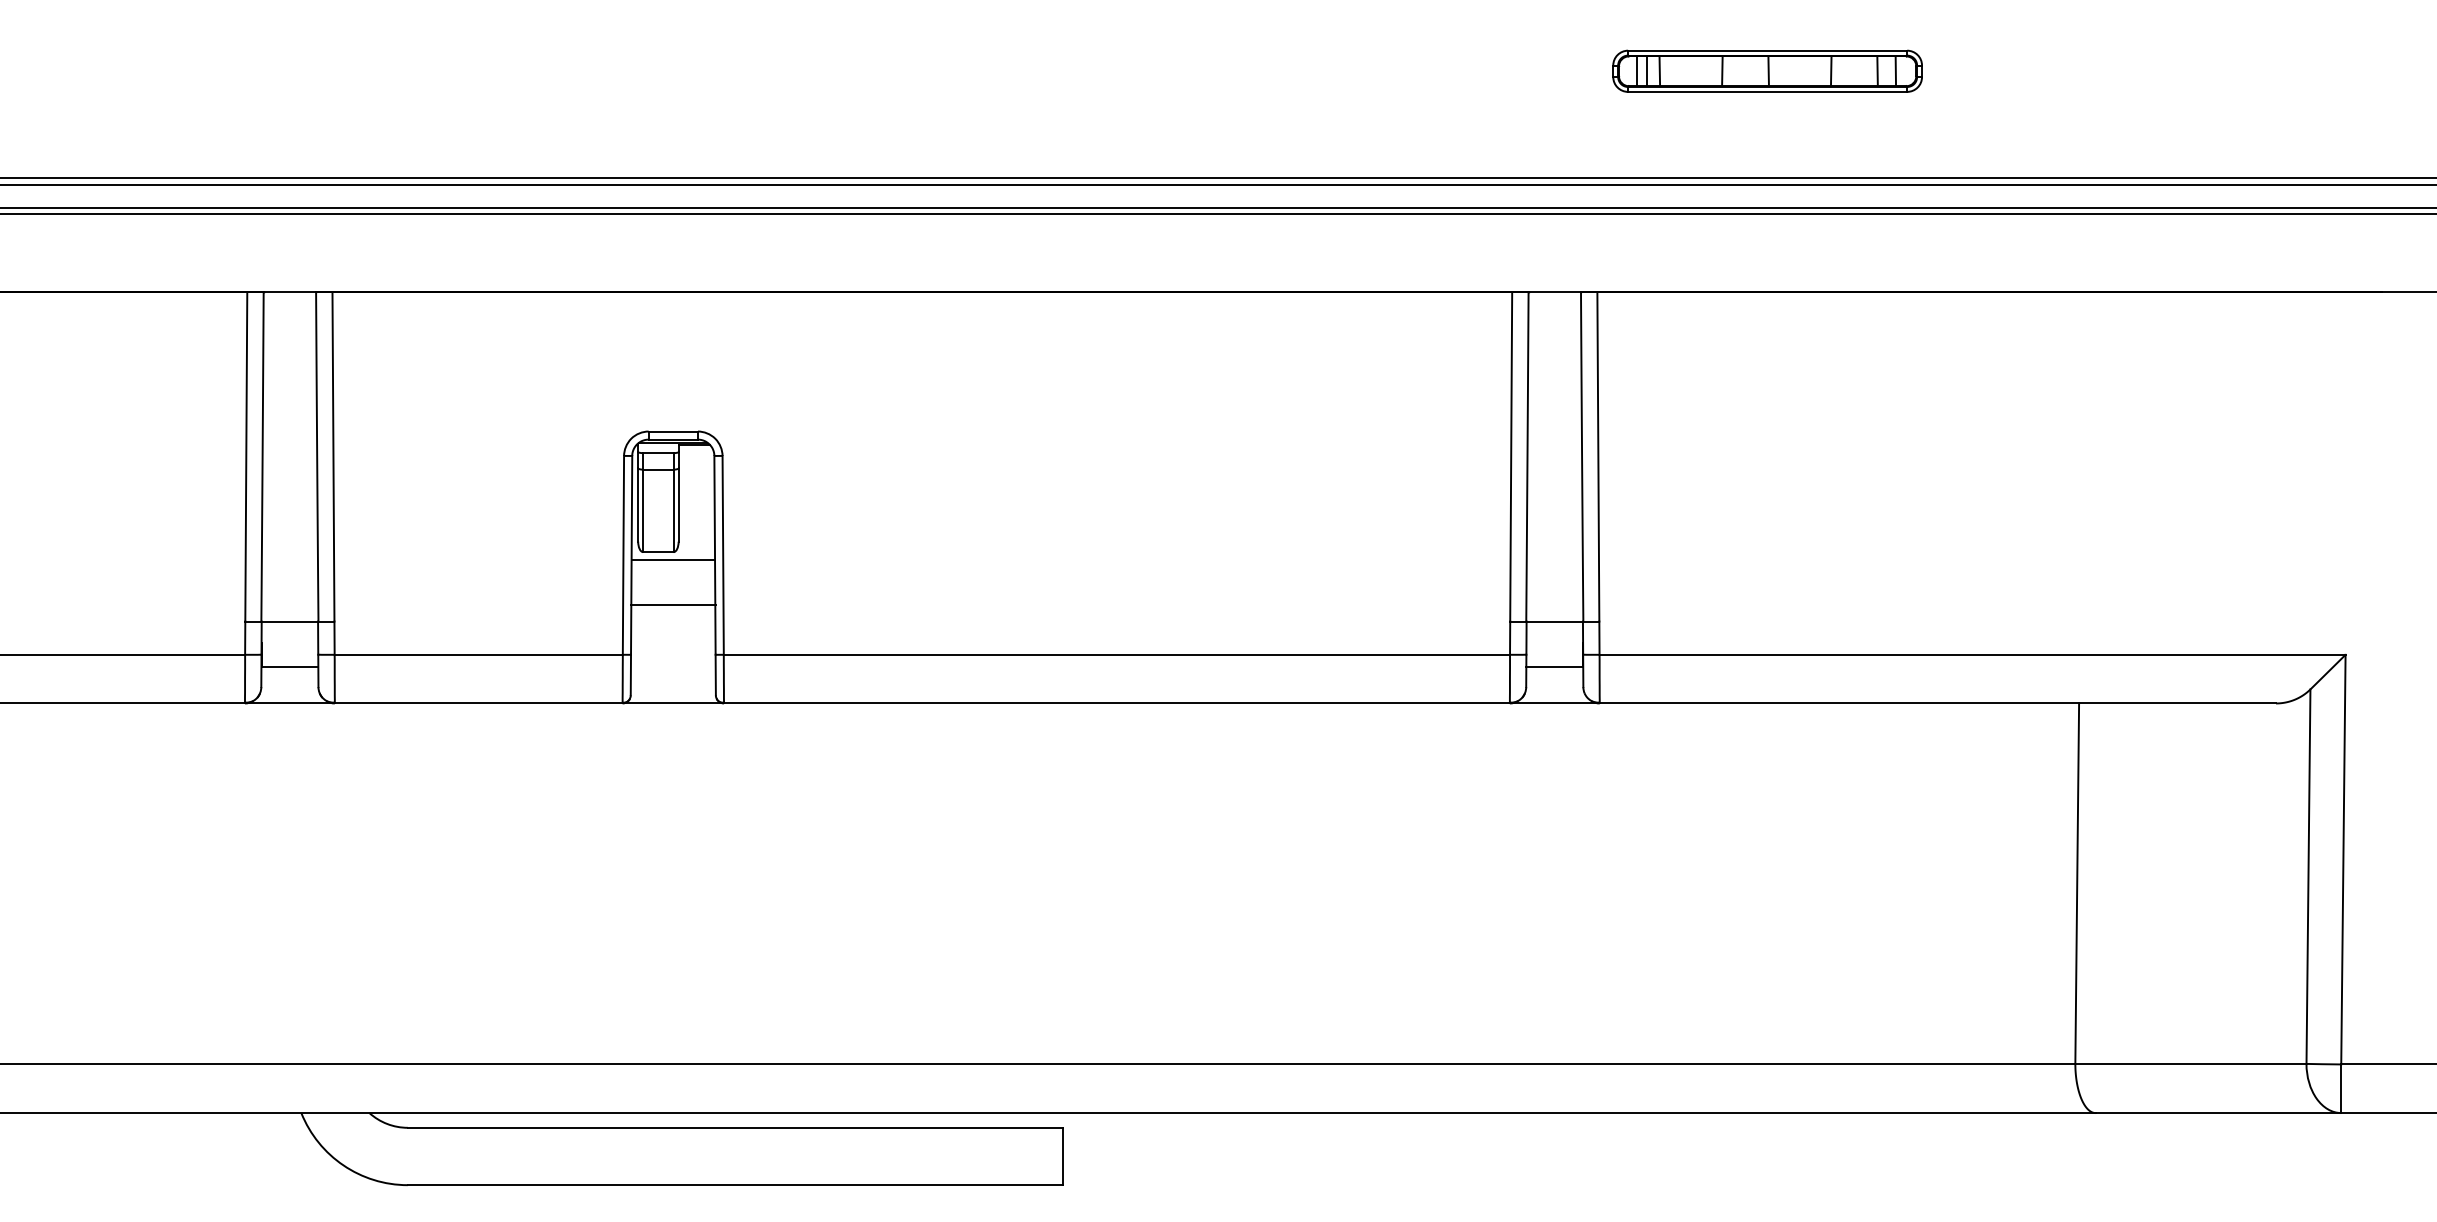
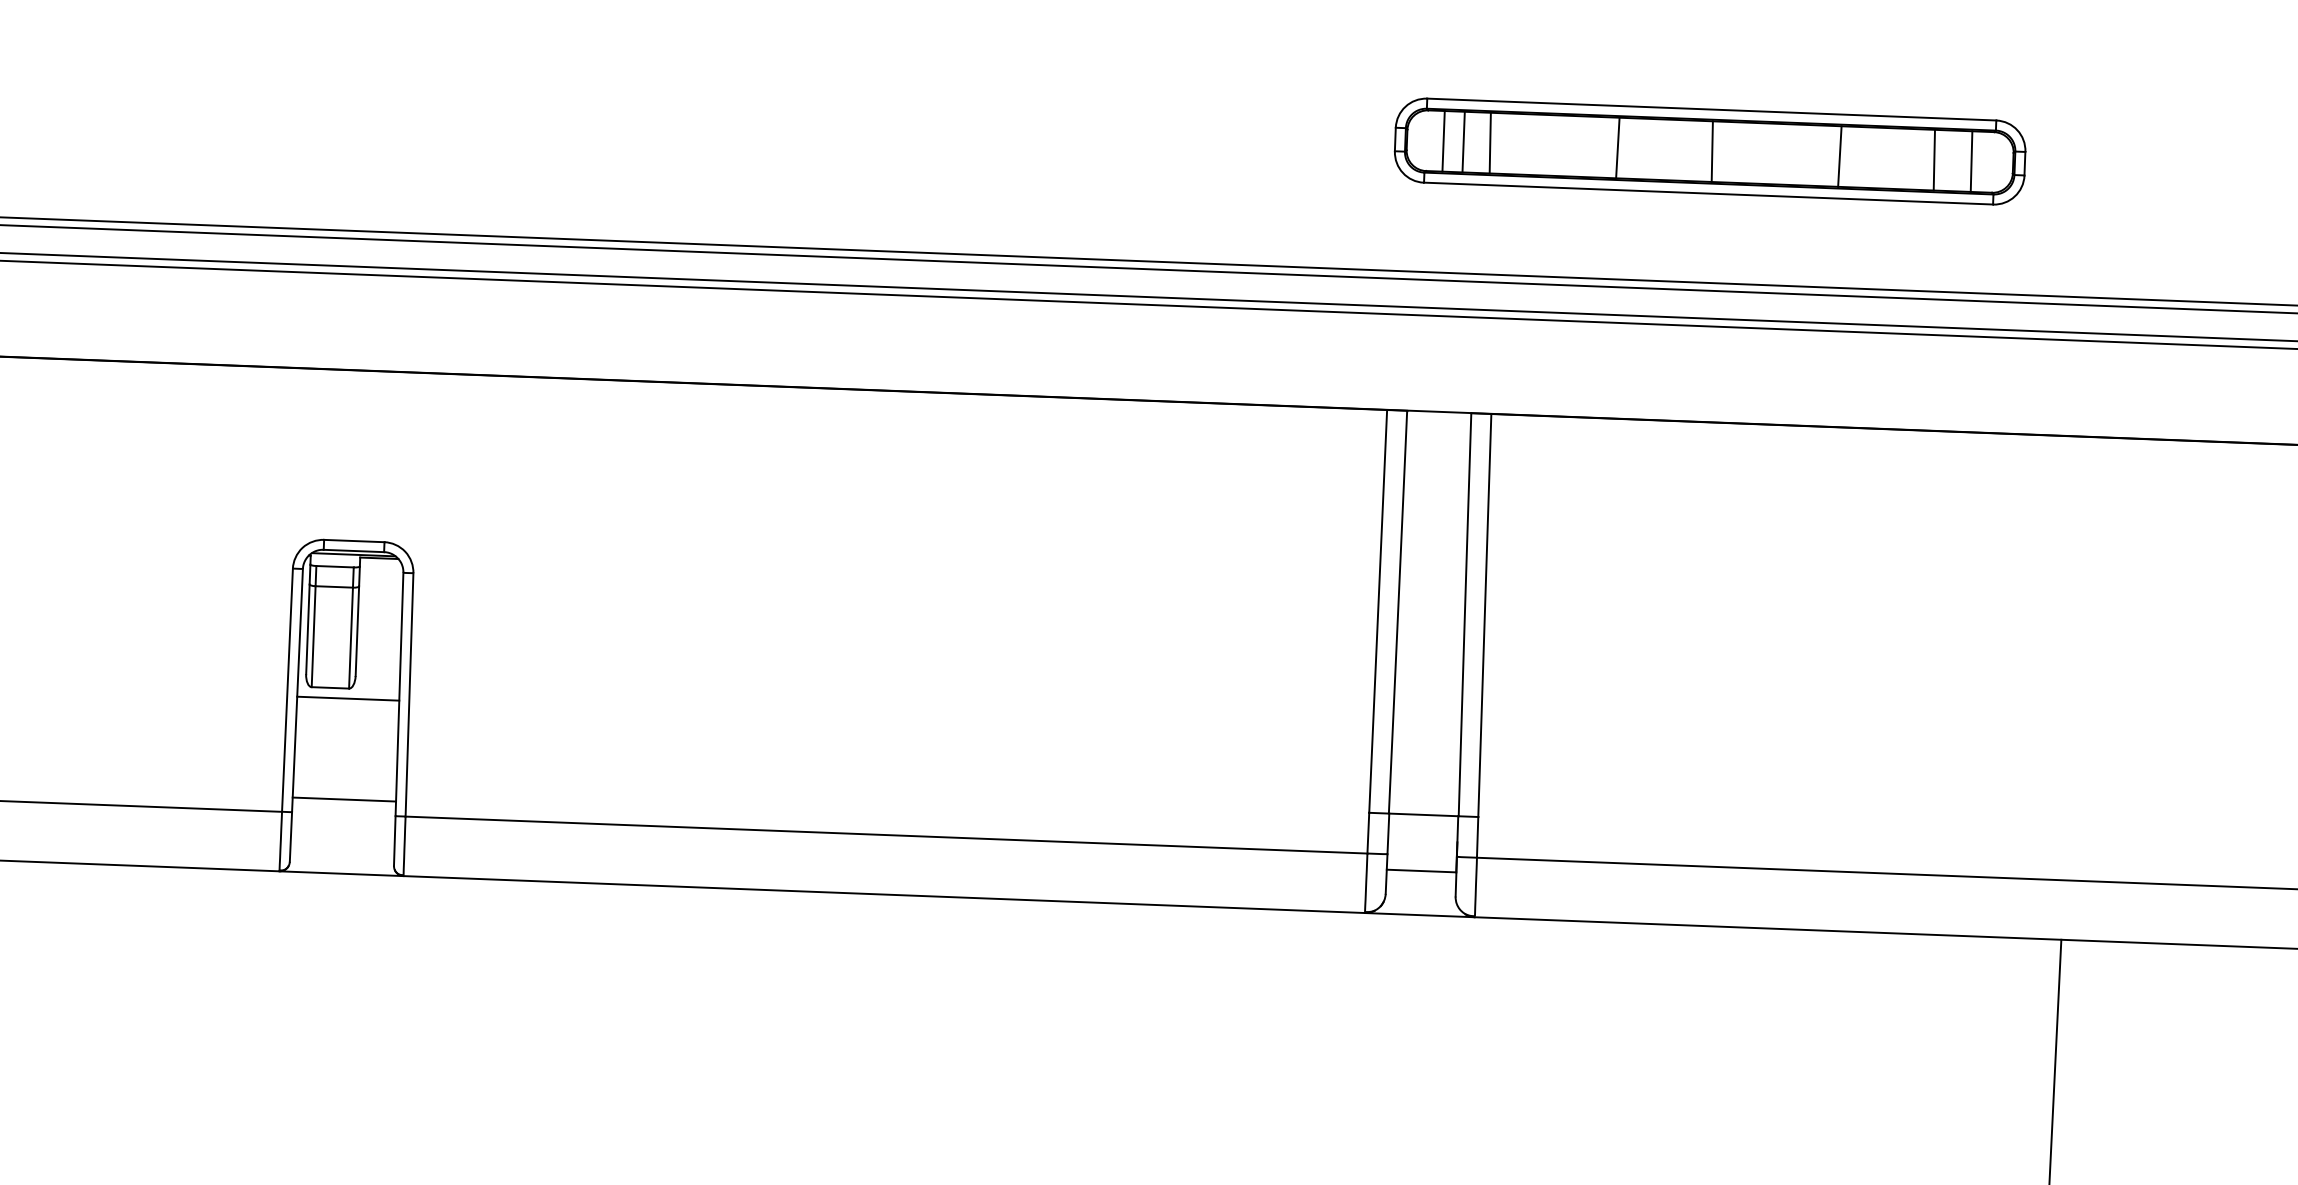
part: (1767, 71) -> (1709, 151), size x1.67
line: (673, 604) -> (344, 799), moved

